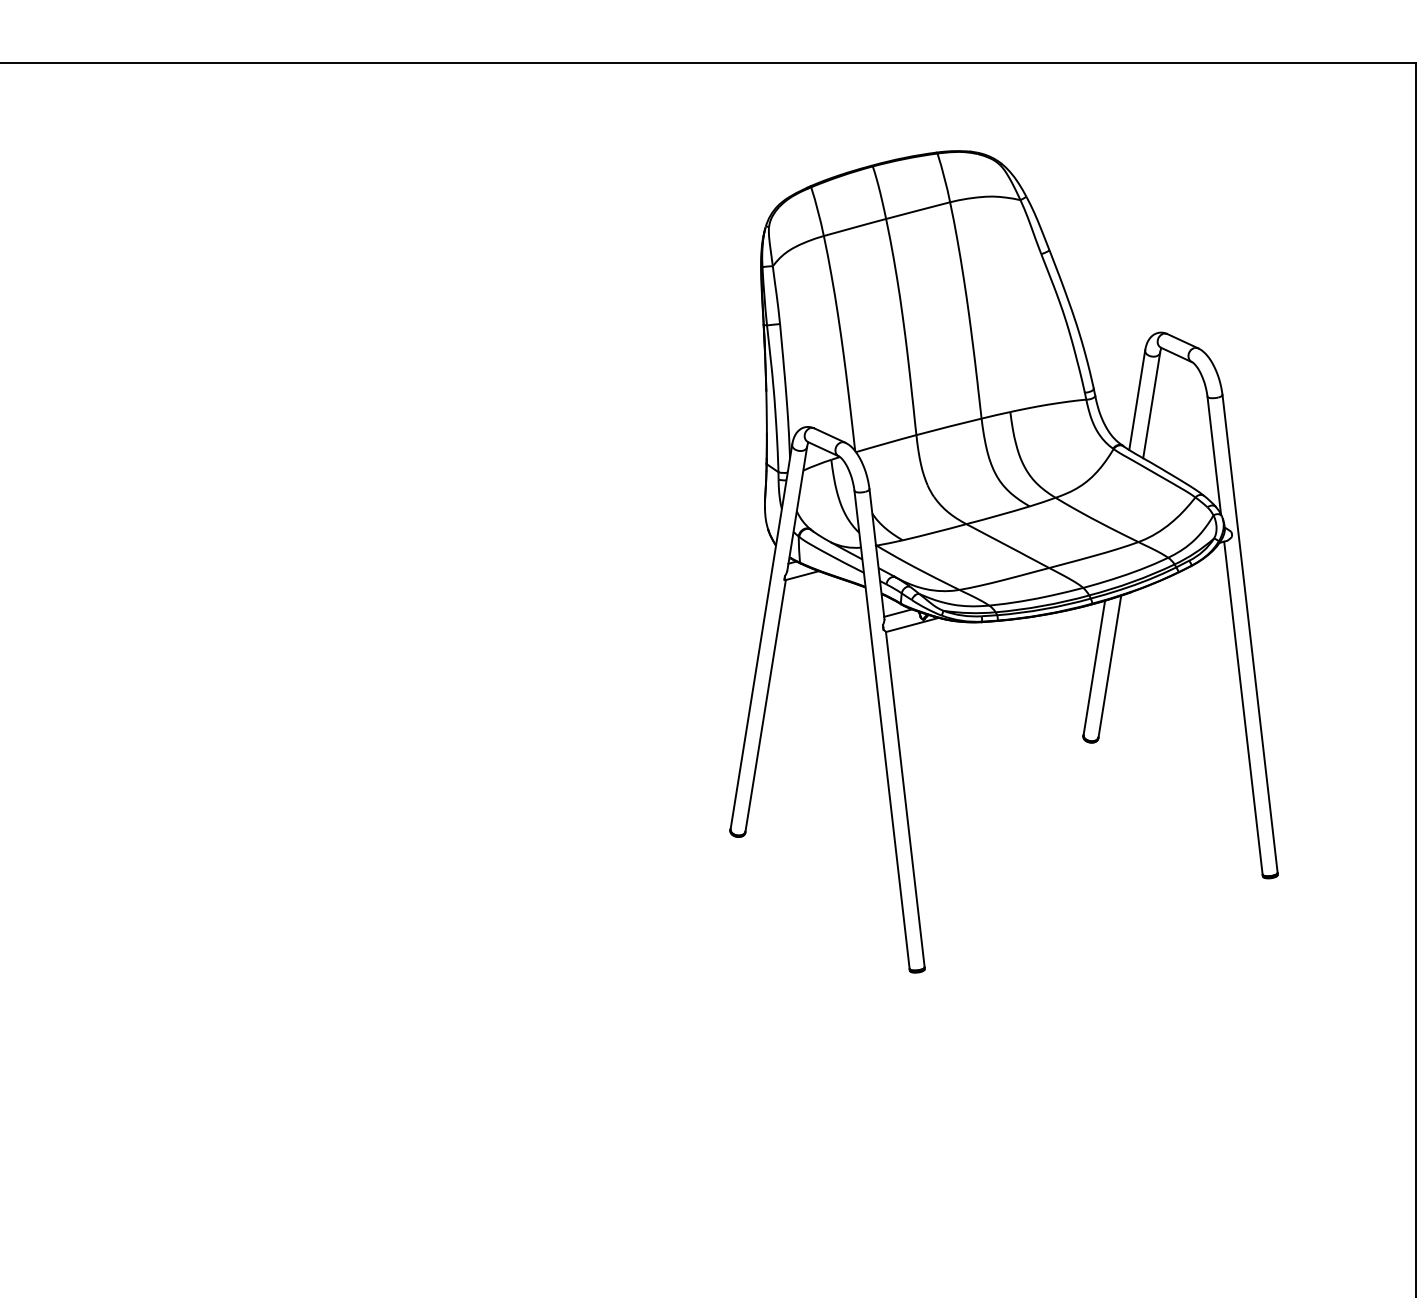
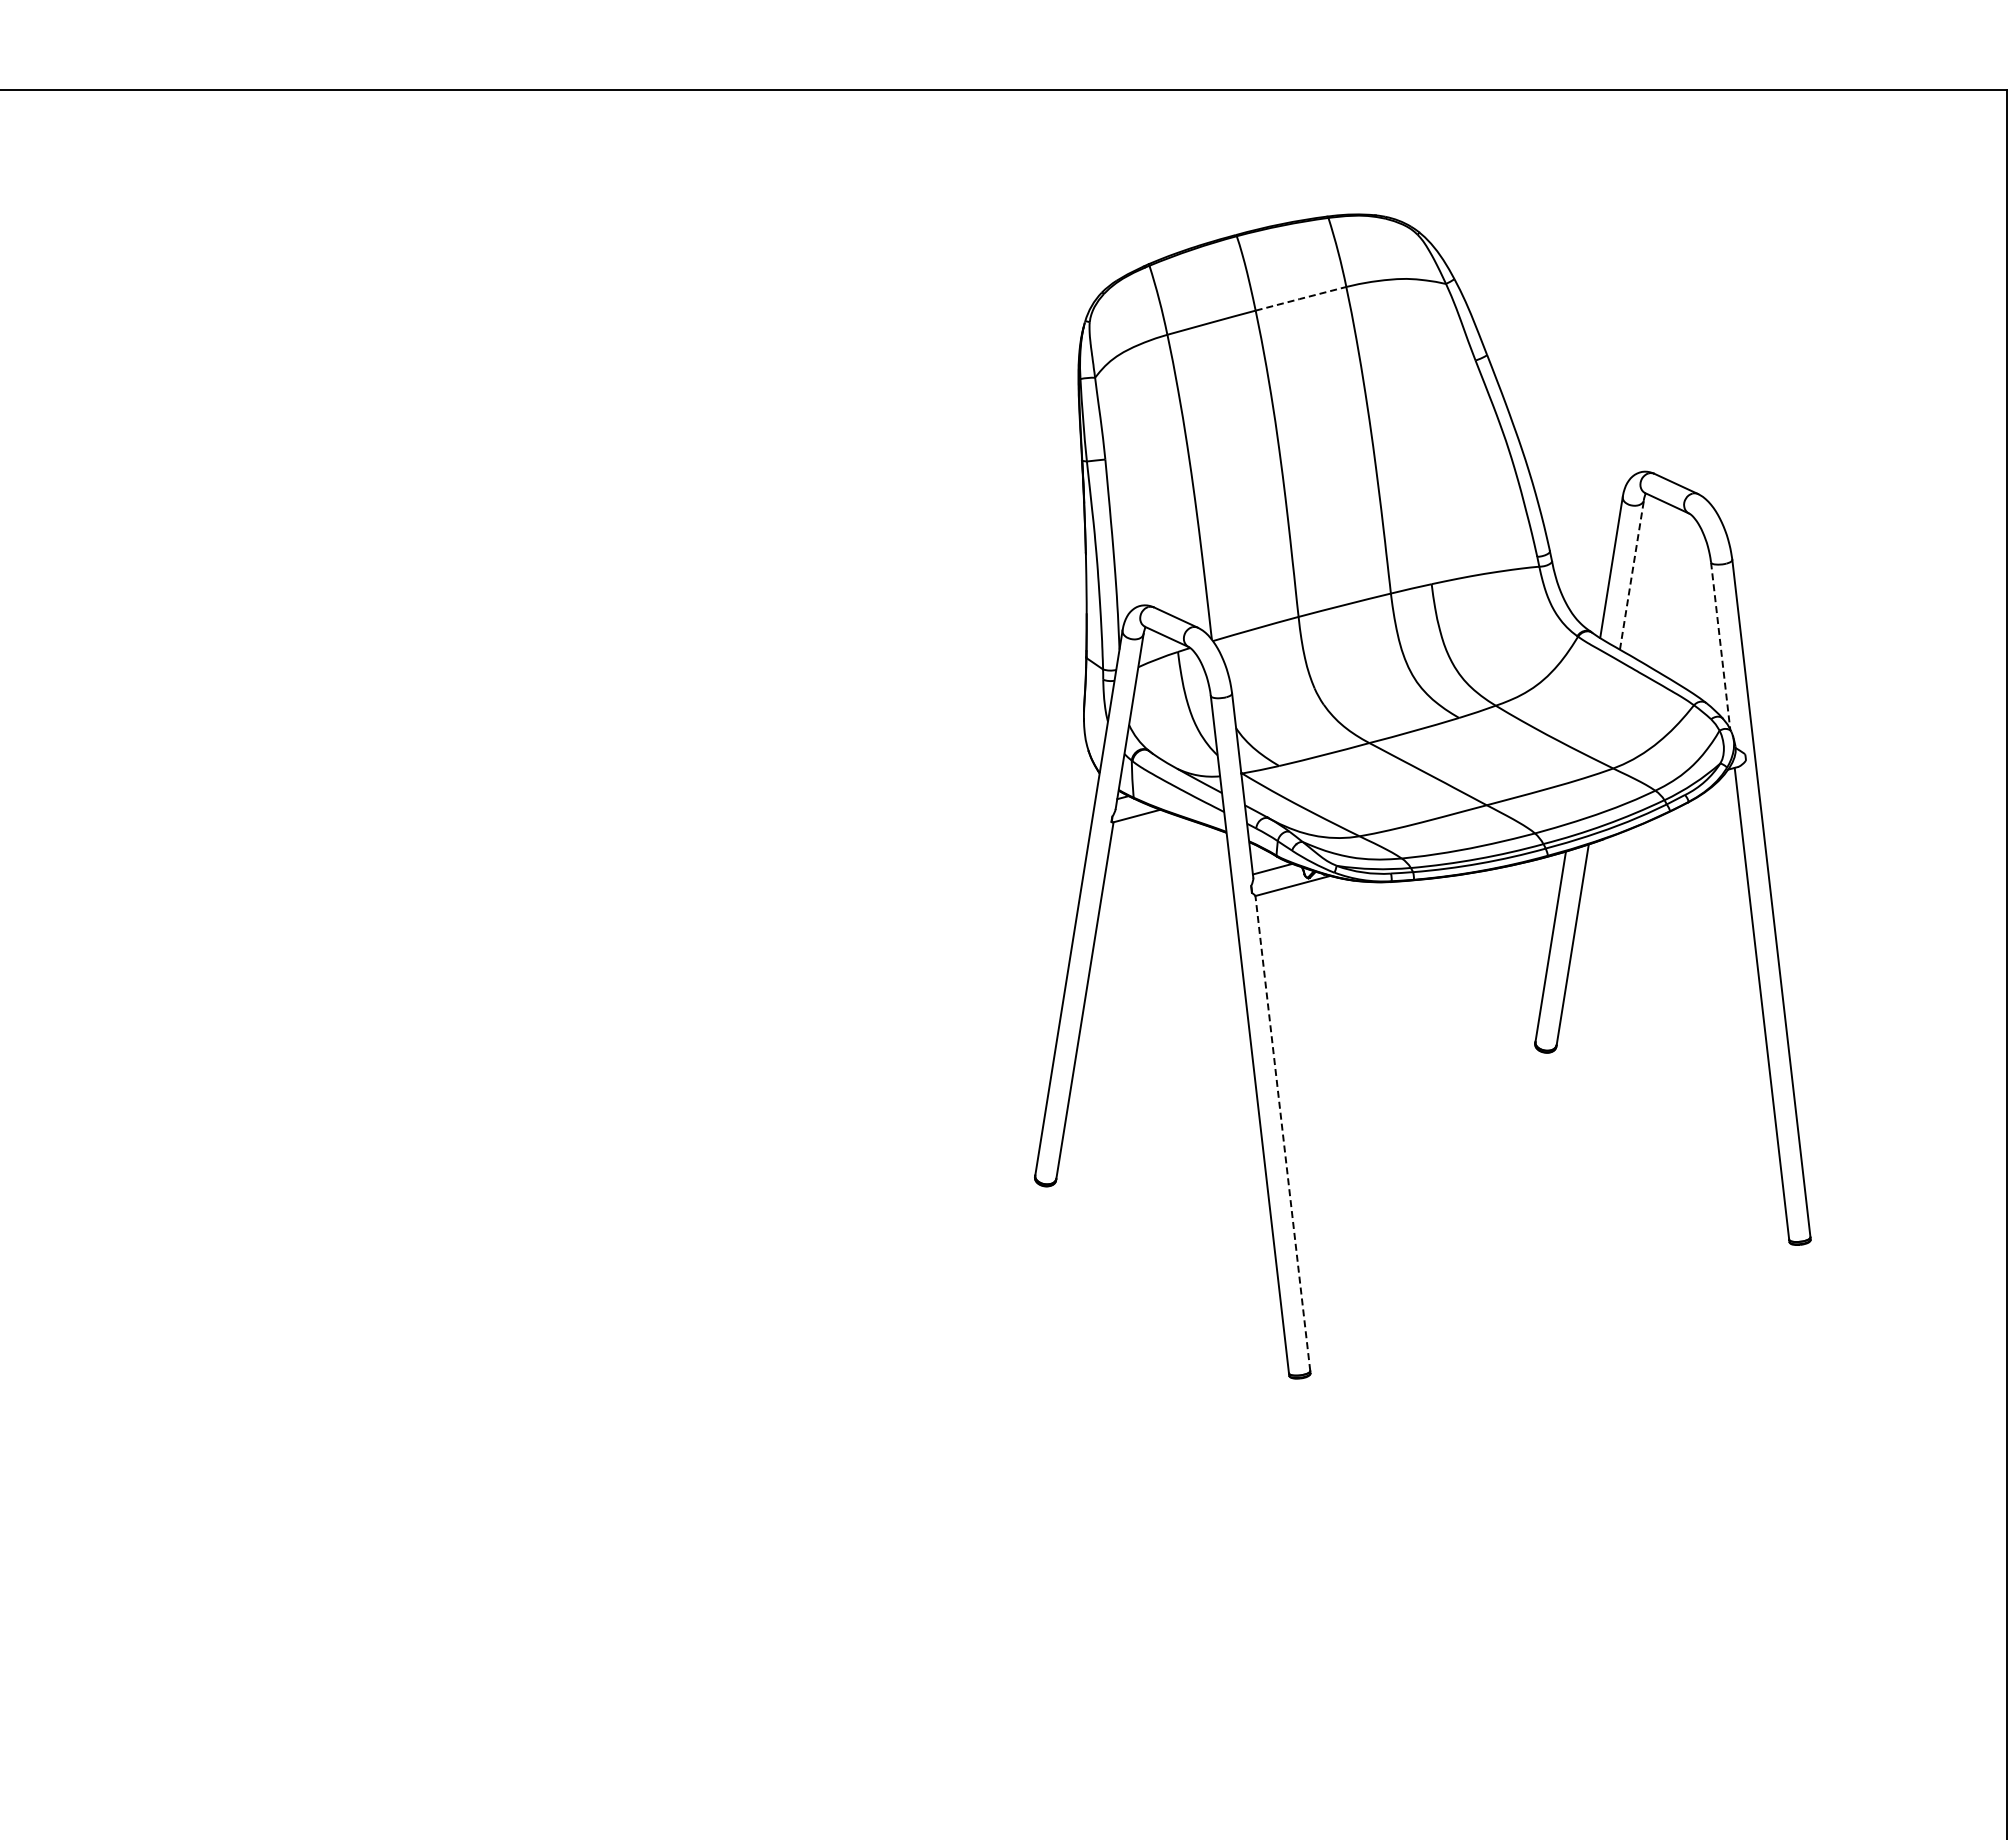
line: (917, 210) -> (1300, 298), solid -> dashed
line: (1151, 405) -> (1631, 574), solid -> dashed
line: (1214, 455) -> (1720, 646), solid -> dashed
line: (905, 798) -> (1282, 1132), solid -> dashed

